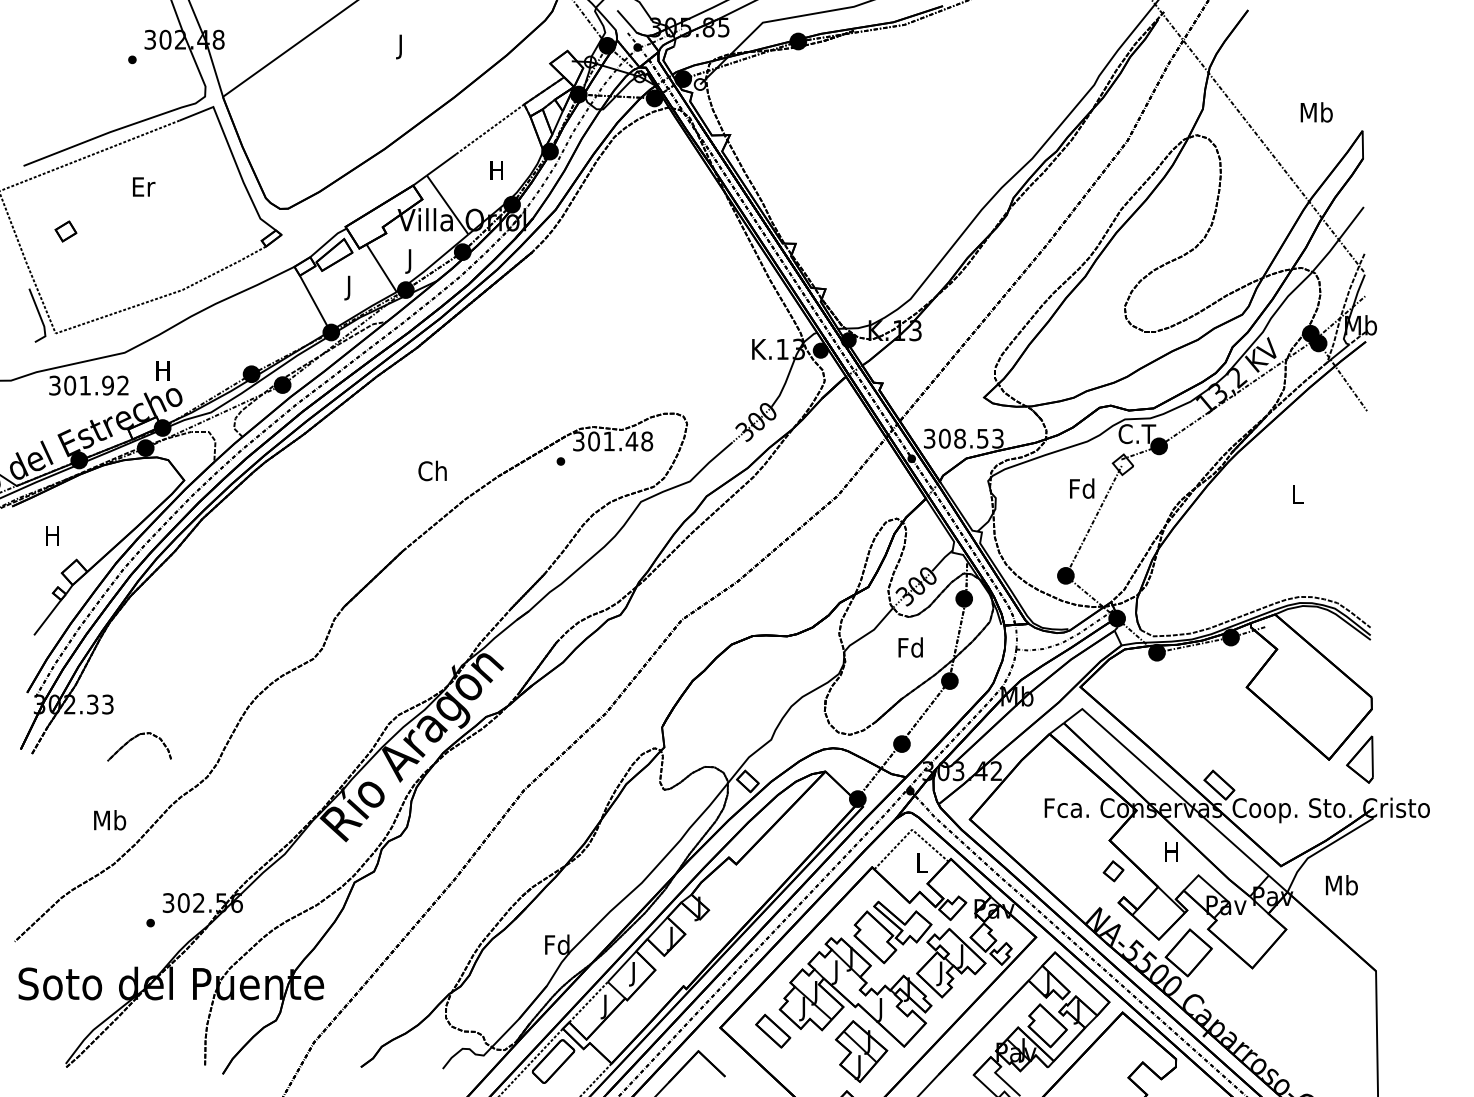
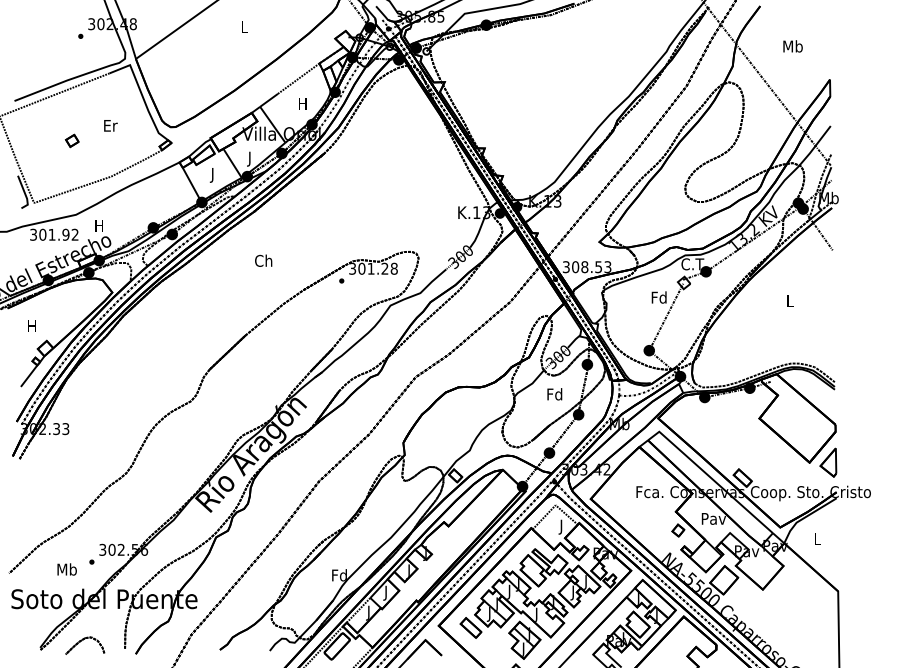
text: (401, 46) -> (244, 28), J -> L
text: (1315, 112) -> (792, 46), moved
text: (143, 186) -> (110, 125), moved
part: (66, 230) -> (72, 140), moved
text: (631, 440) -> (384, 268), 301.48 -> 301.28
text: (432, 470) -> (263, 260), moved
part: (140, 746) -> (85, 645), moved
text: (108, 820) -> (66, 569), moved
text: (1171, 851) -> (713, 518), H -> Pav
text: (921, 864) -> (561, 526), L -> J
text: (1342, 884) -> (817, 538), Mb -> L

